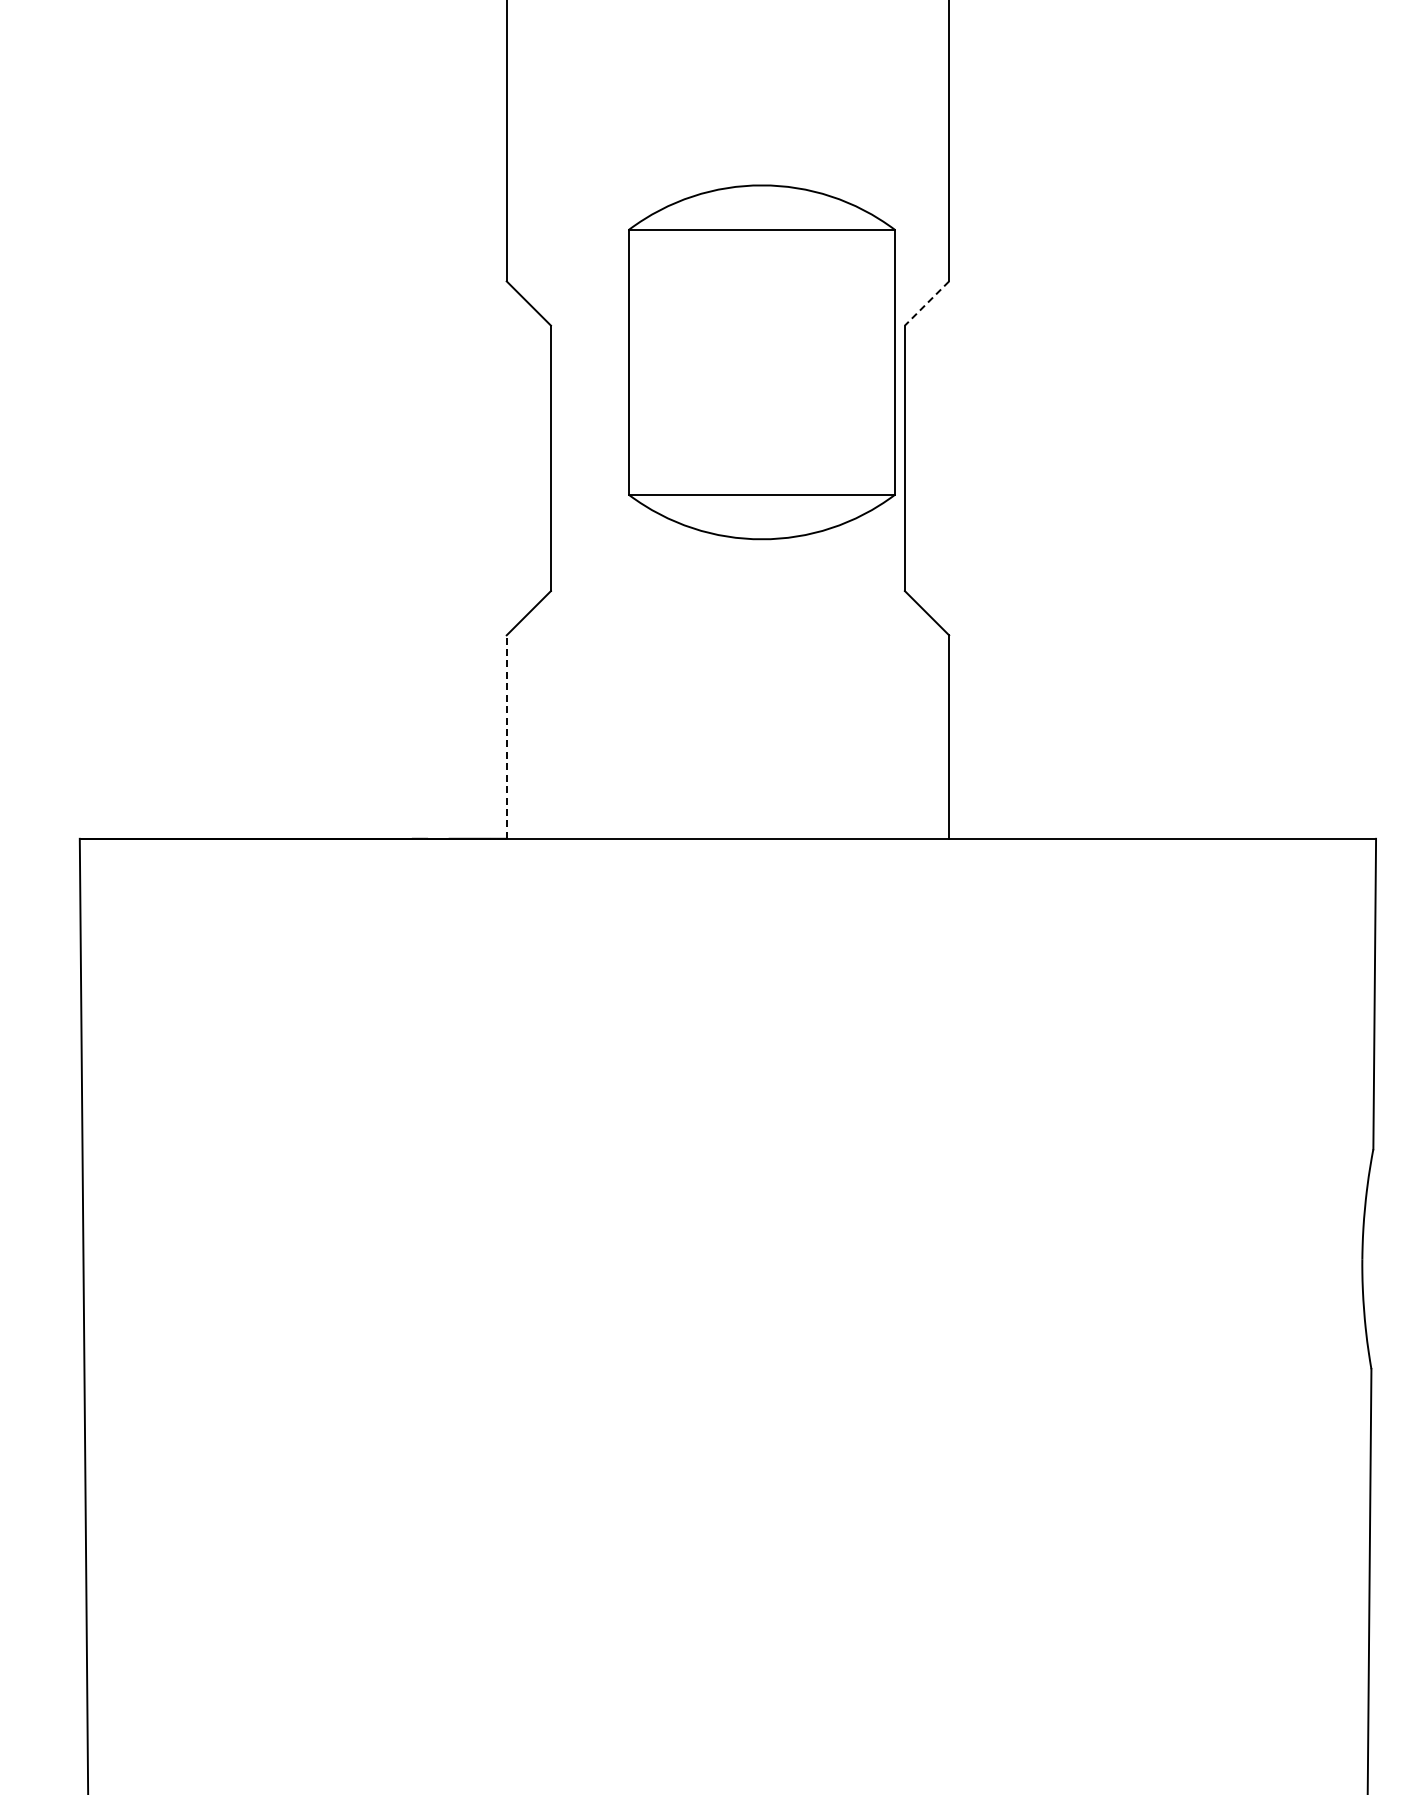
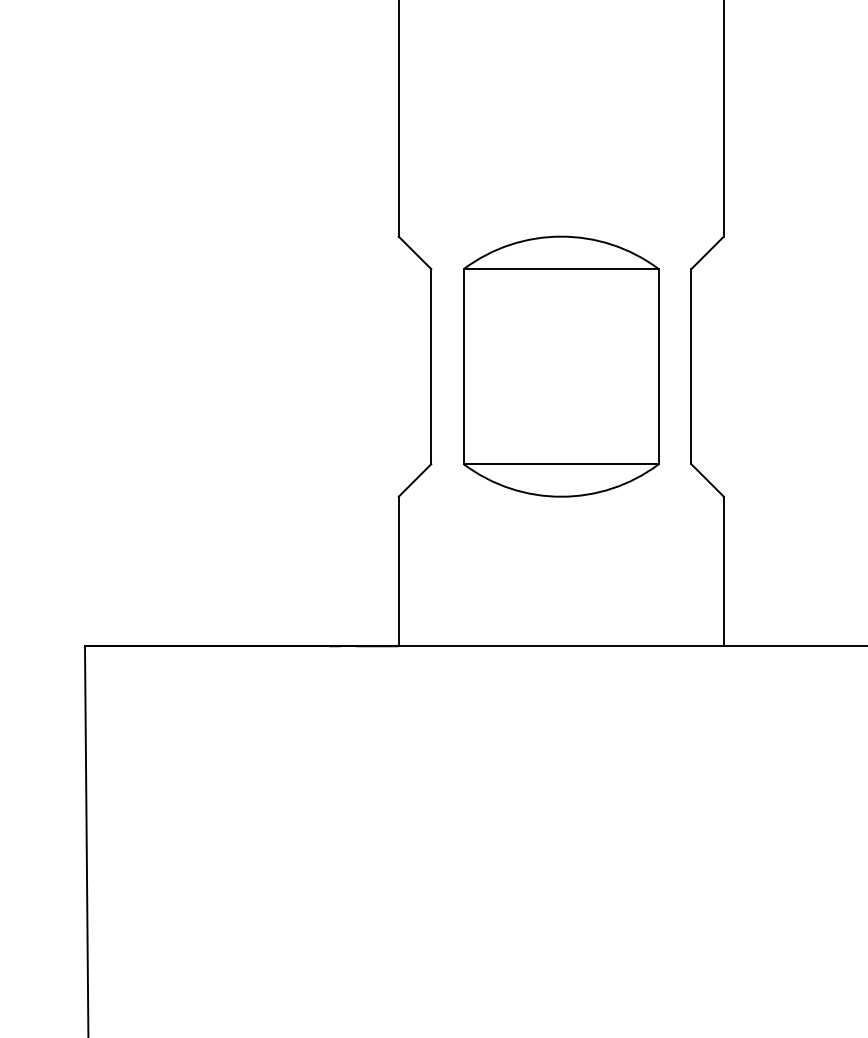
line: (926, 303) -> (707, 252), dashed -> solid
part: (761, 362) -> (560, 366), moved
line: (506, 737) -> (398, 571), dashed -> solid

